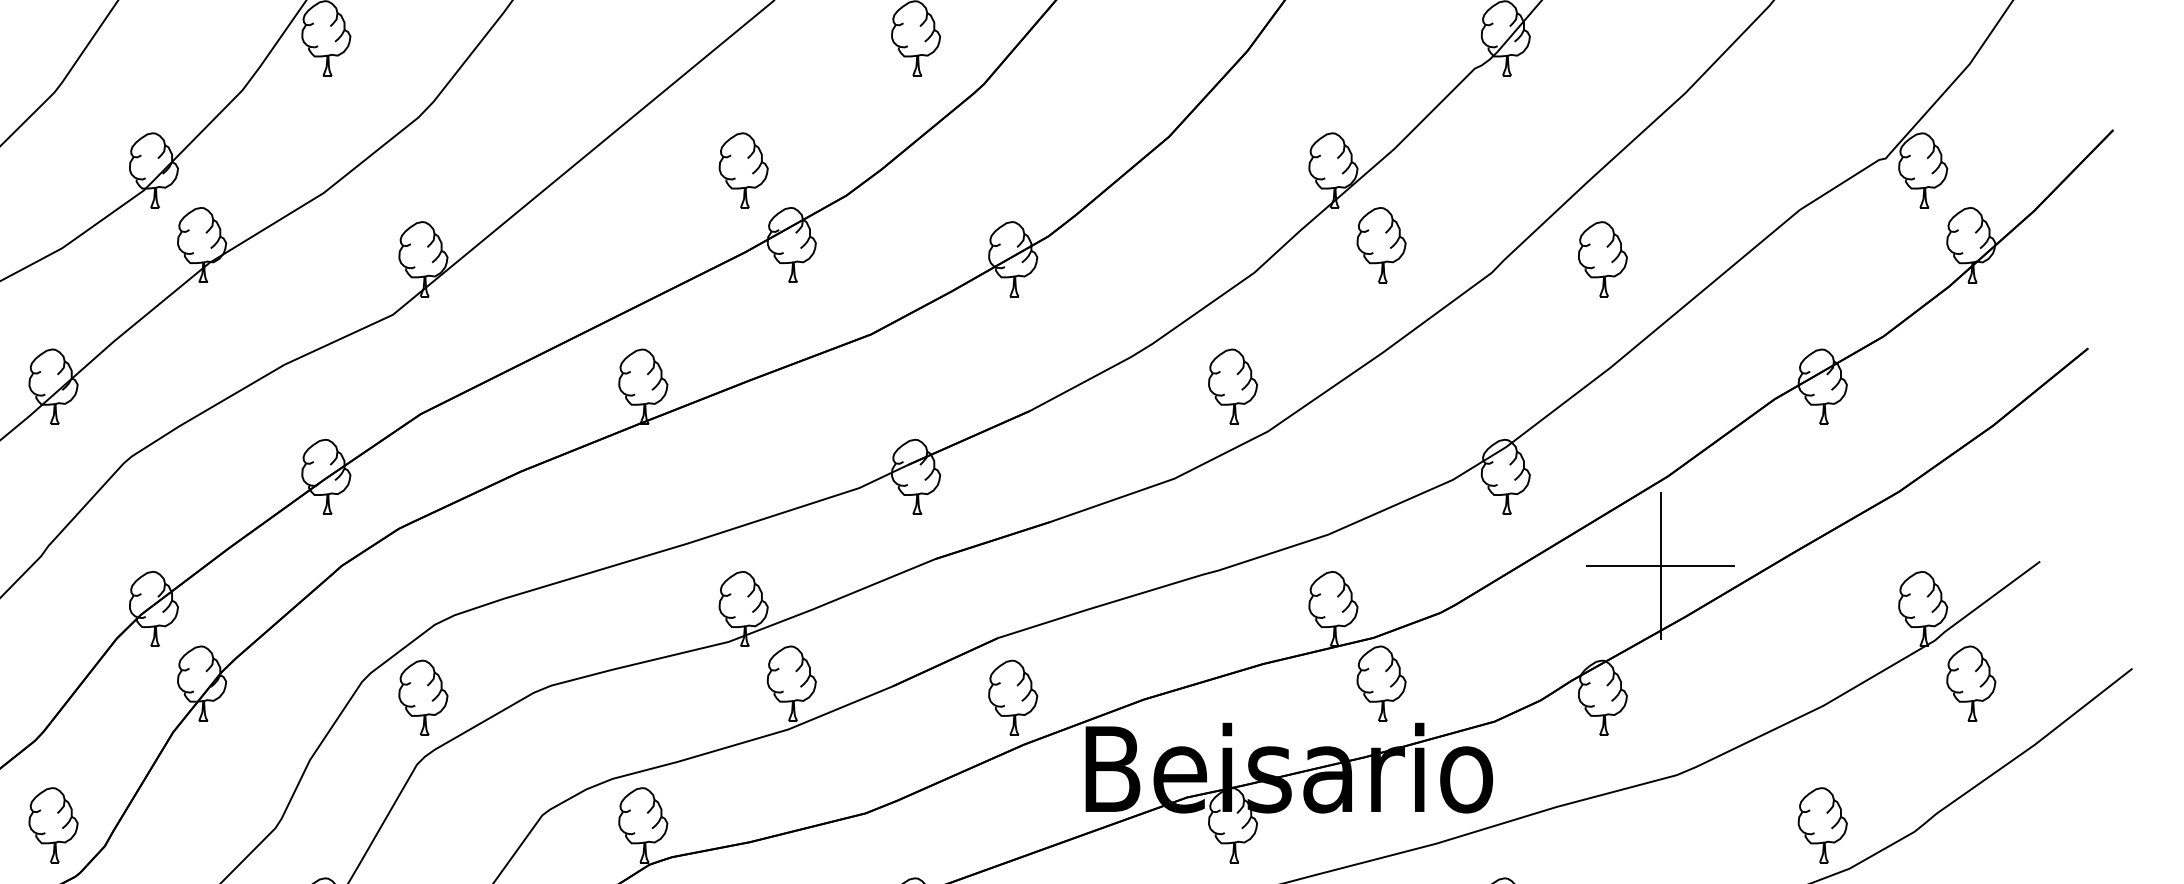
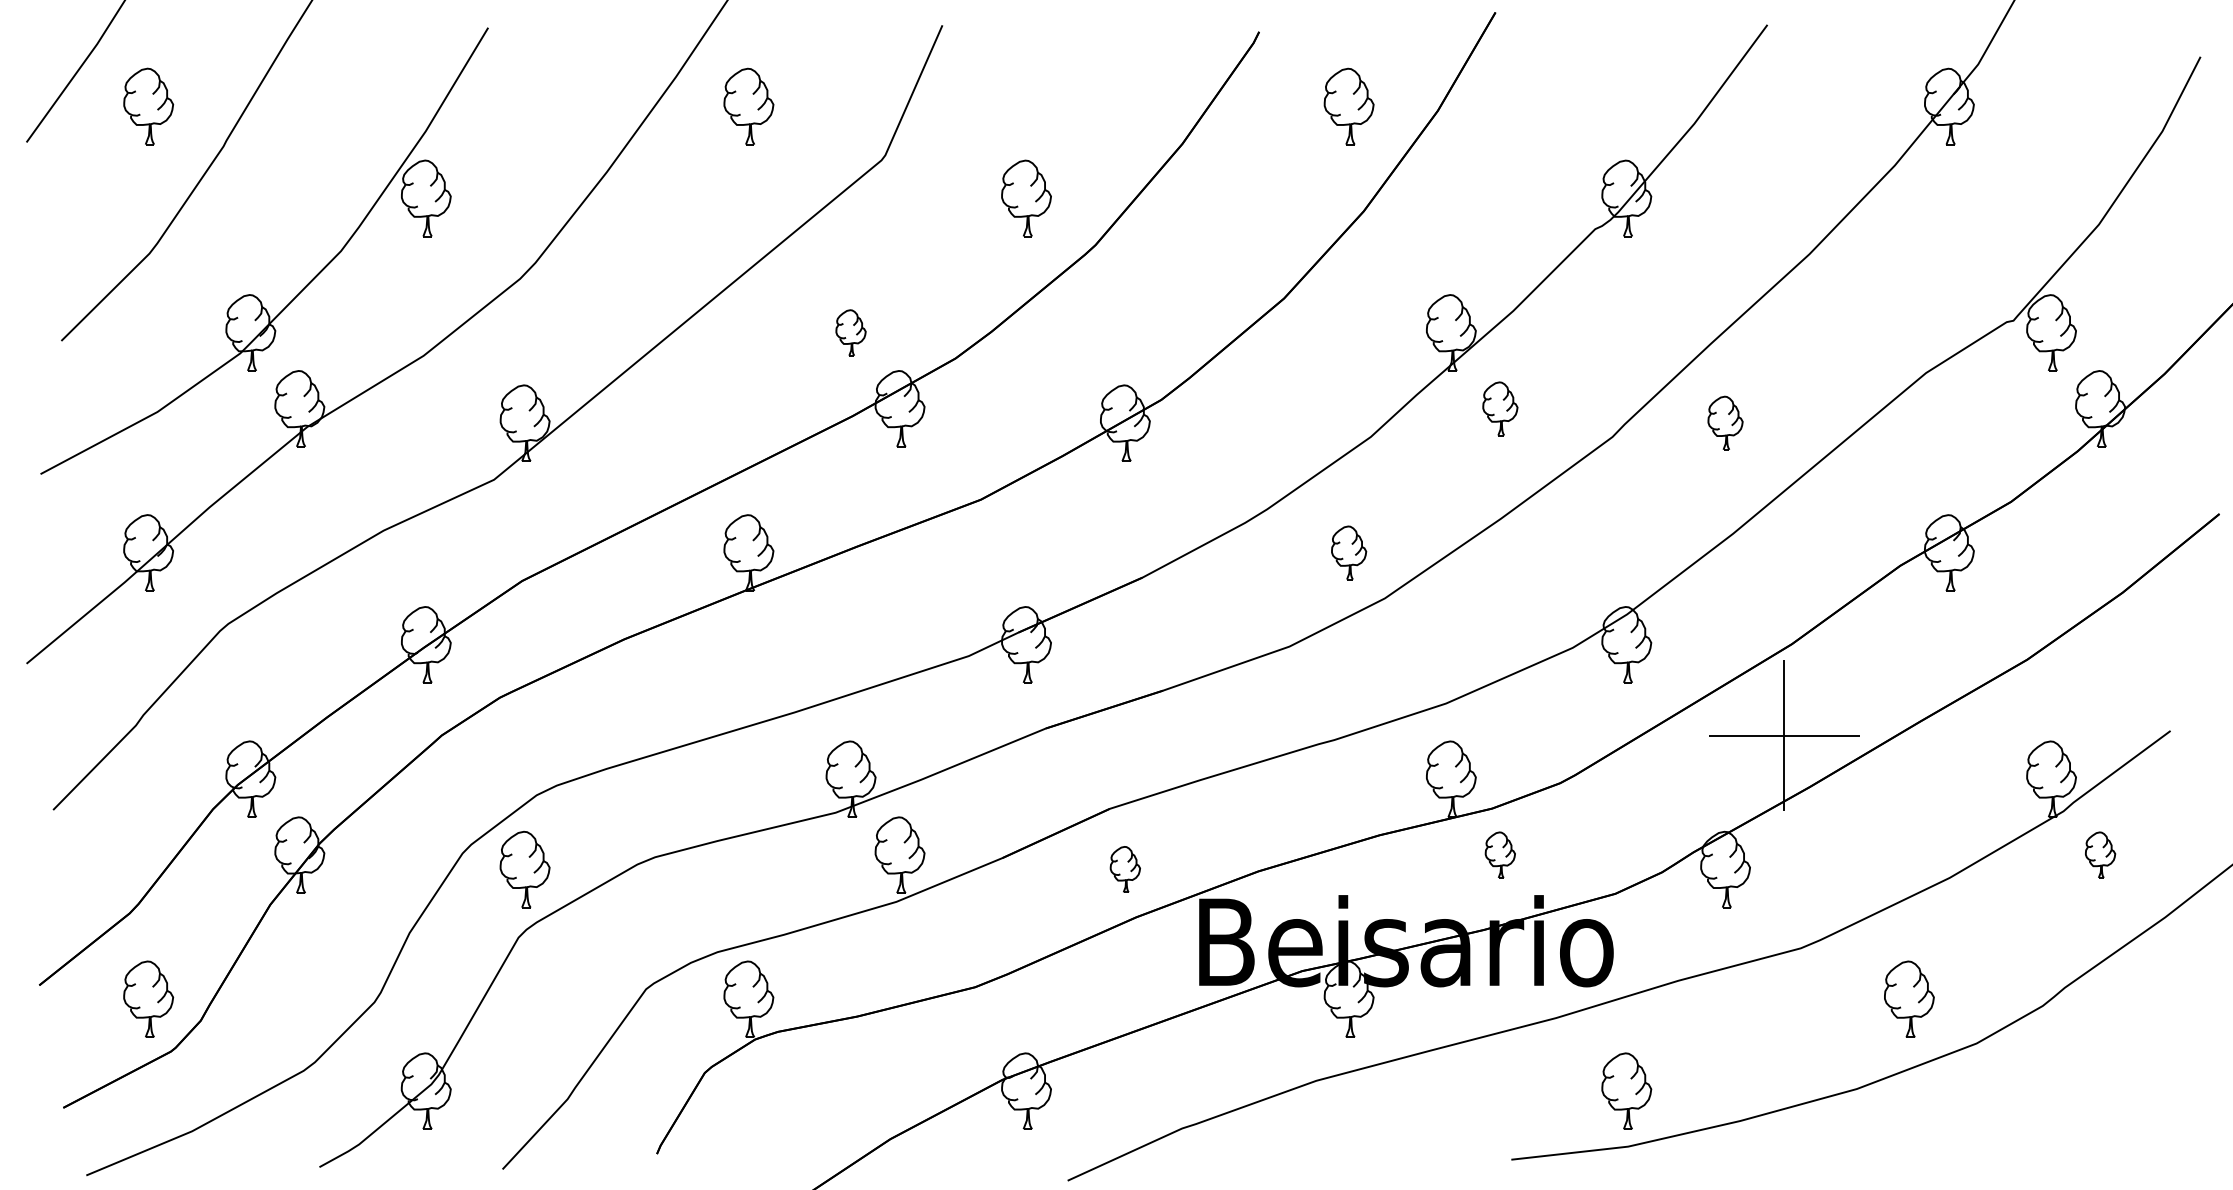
part: (743, 170) -> (850, 332), size x0.6
part: (1381, 244) -> (1500, 408), size x0.7
part: (1602, 258) -> (1725, 422), size x0.7
part: (1232, 386) -> (1348, 552), size x0.7
part: (1381, 682) -> (1500, 854), size x0.6
part: (1971, 682) -> (2100, 854), size x0.6
part: (1013, 697) -> (1125, 869), size x0.6
part: (1822, 824) -> (1909, 998), moved

